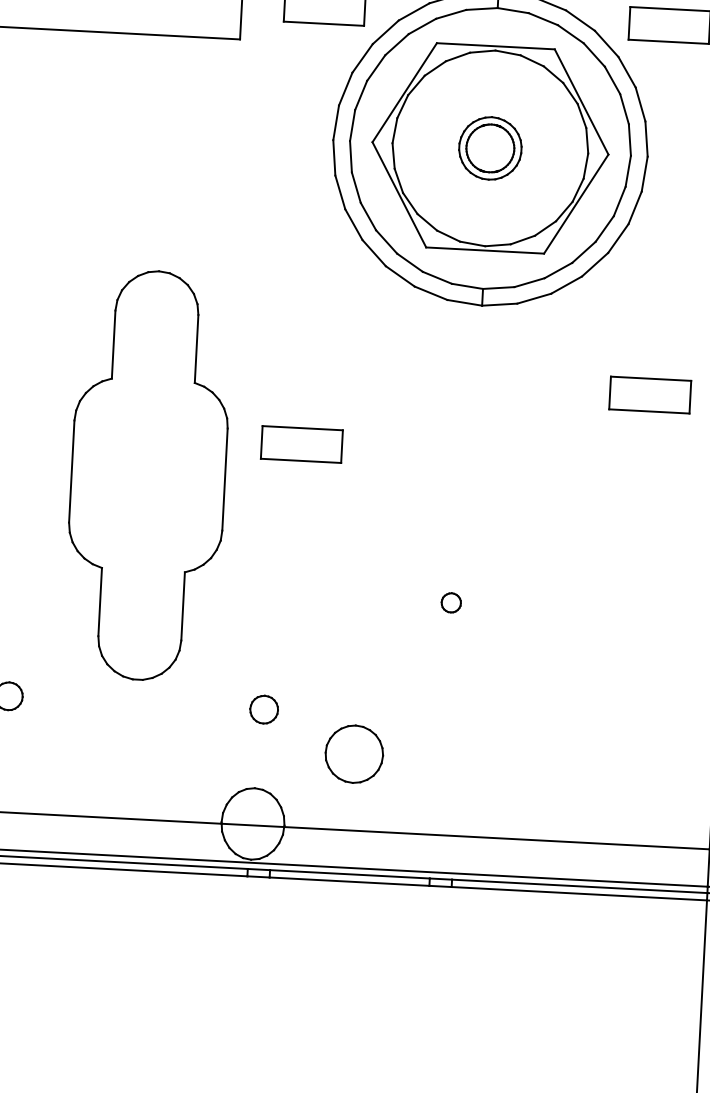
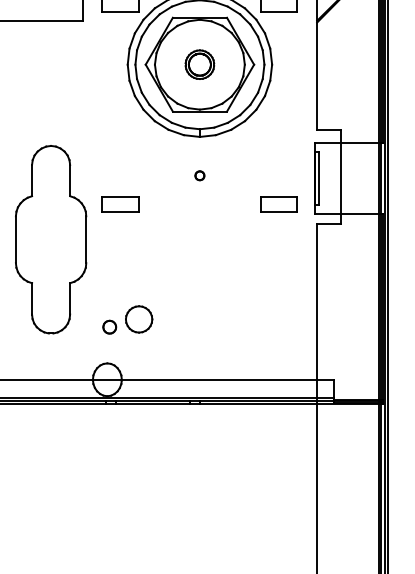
part: (649, 394) -> (278, 204), moved
part: (149, 475) -> (51, 239), moved
part: (450, 602) -> (199, 175), moved
part: (355, 754) -> (139, 319), moved

